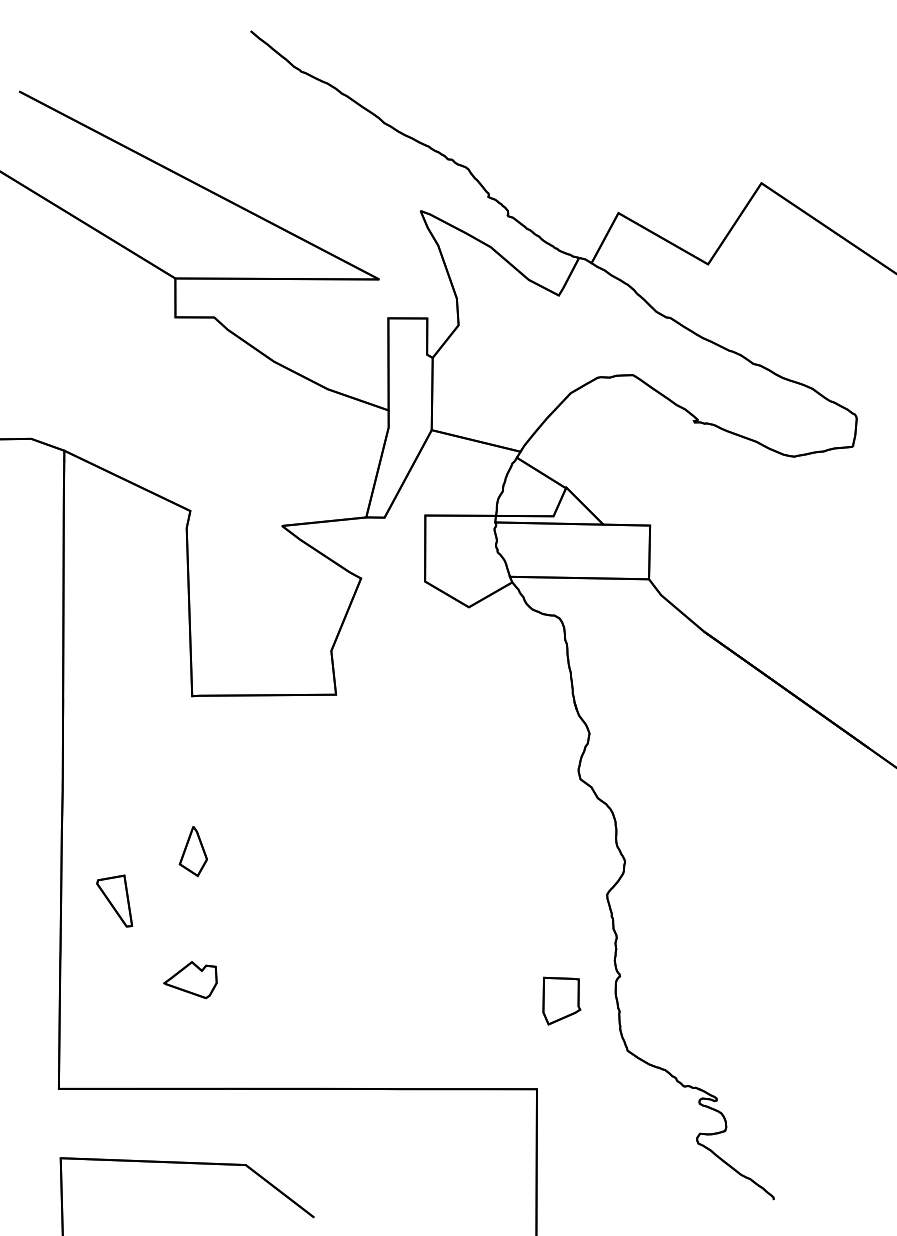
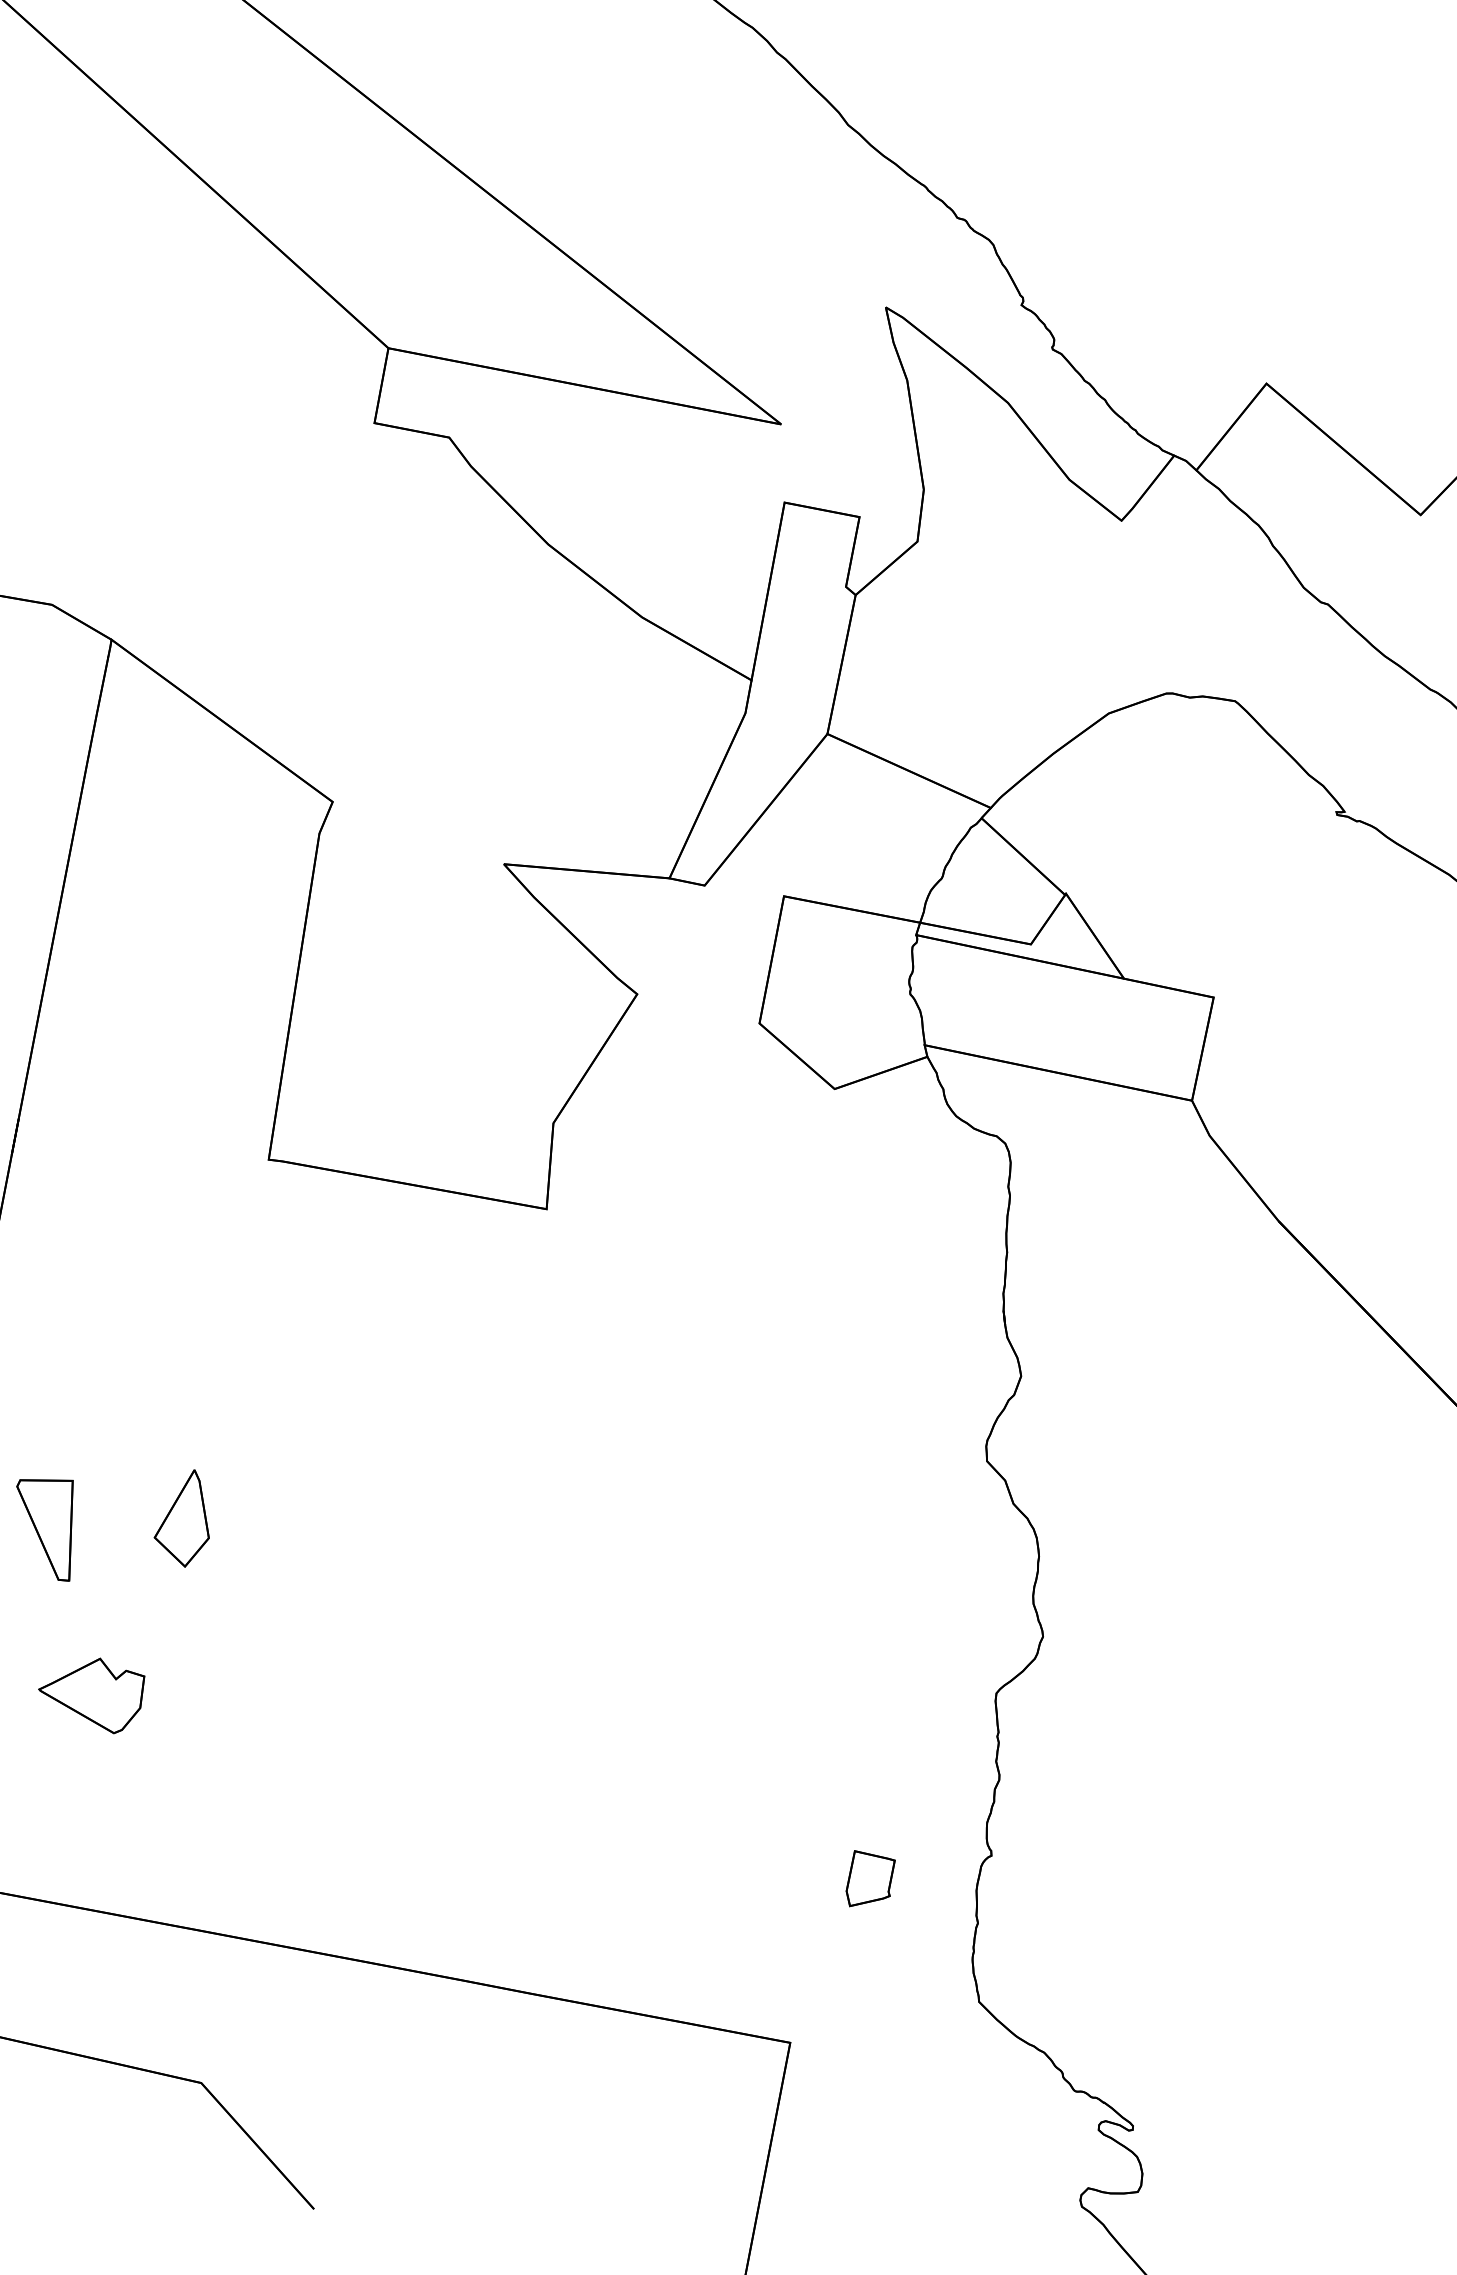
part: (192, 851) -> (183, 1517), moved
part: (190, 979) -> (90, 1691), moved
part: (561, 1000) -> (869, 1880), size x0.6

